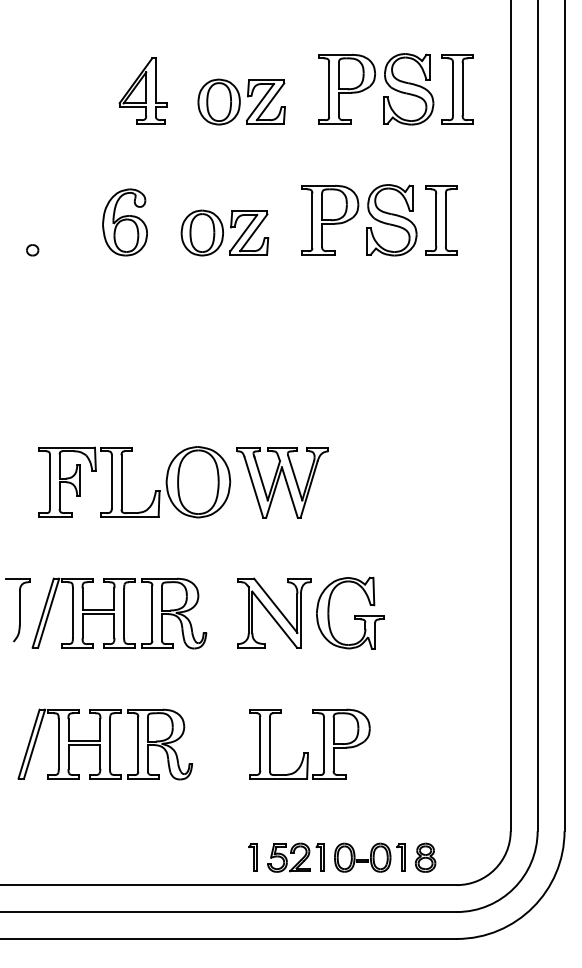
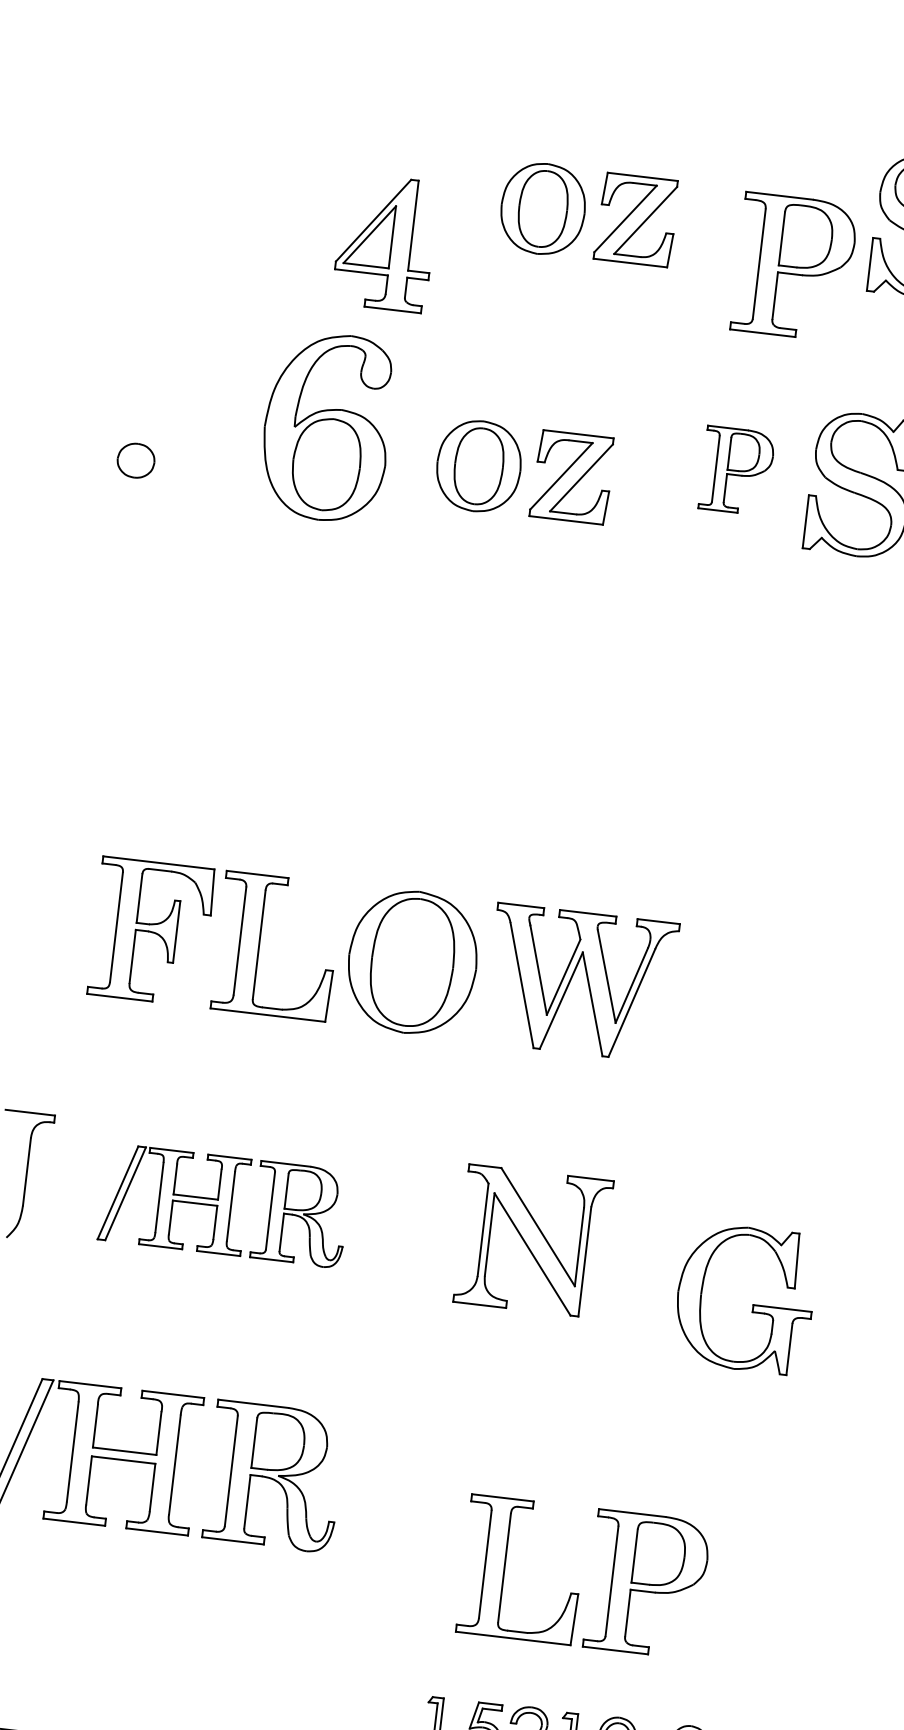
part: (346, 89) -> (793, 267), moved
part: (142, 90) -> (384, 241), moved
part: (330, 220) -> (737, 471), size x0.6
part: (124, 222) -> (326, 426), size x1.4
part: (32, 250) -> (135, 461), size x1.6
part: (350, 612) -> (745, 1297), moved
part: (119, 613) -> (224, 1205), size x0.7
part: (308, 752) -> (579, 1593), moved

